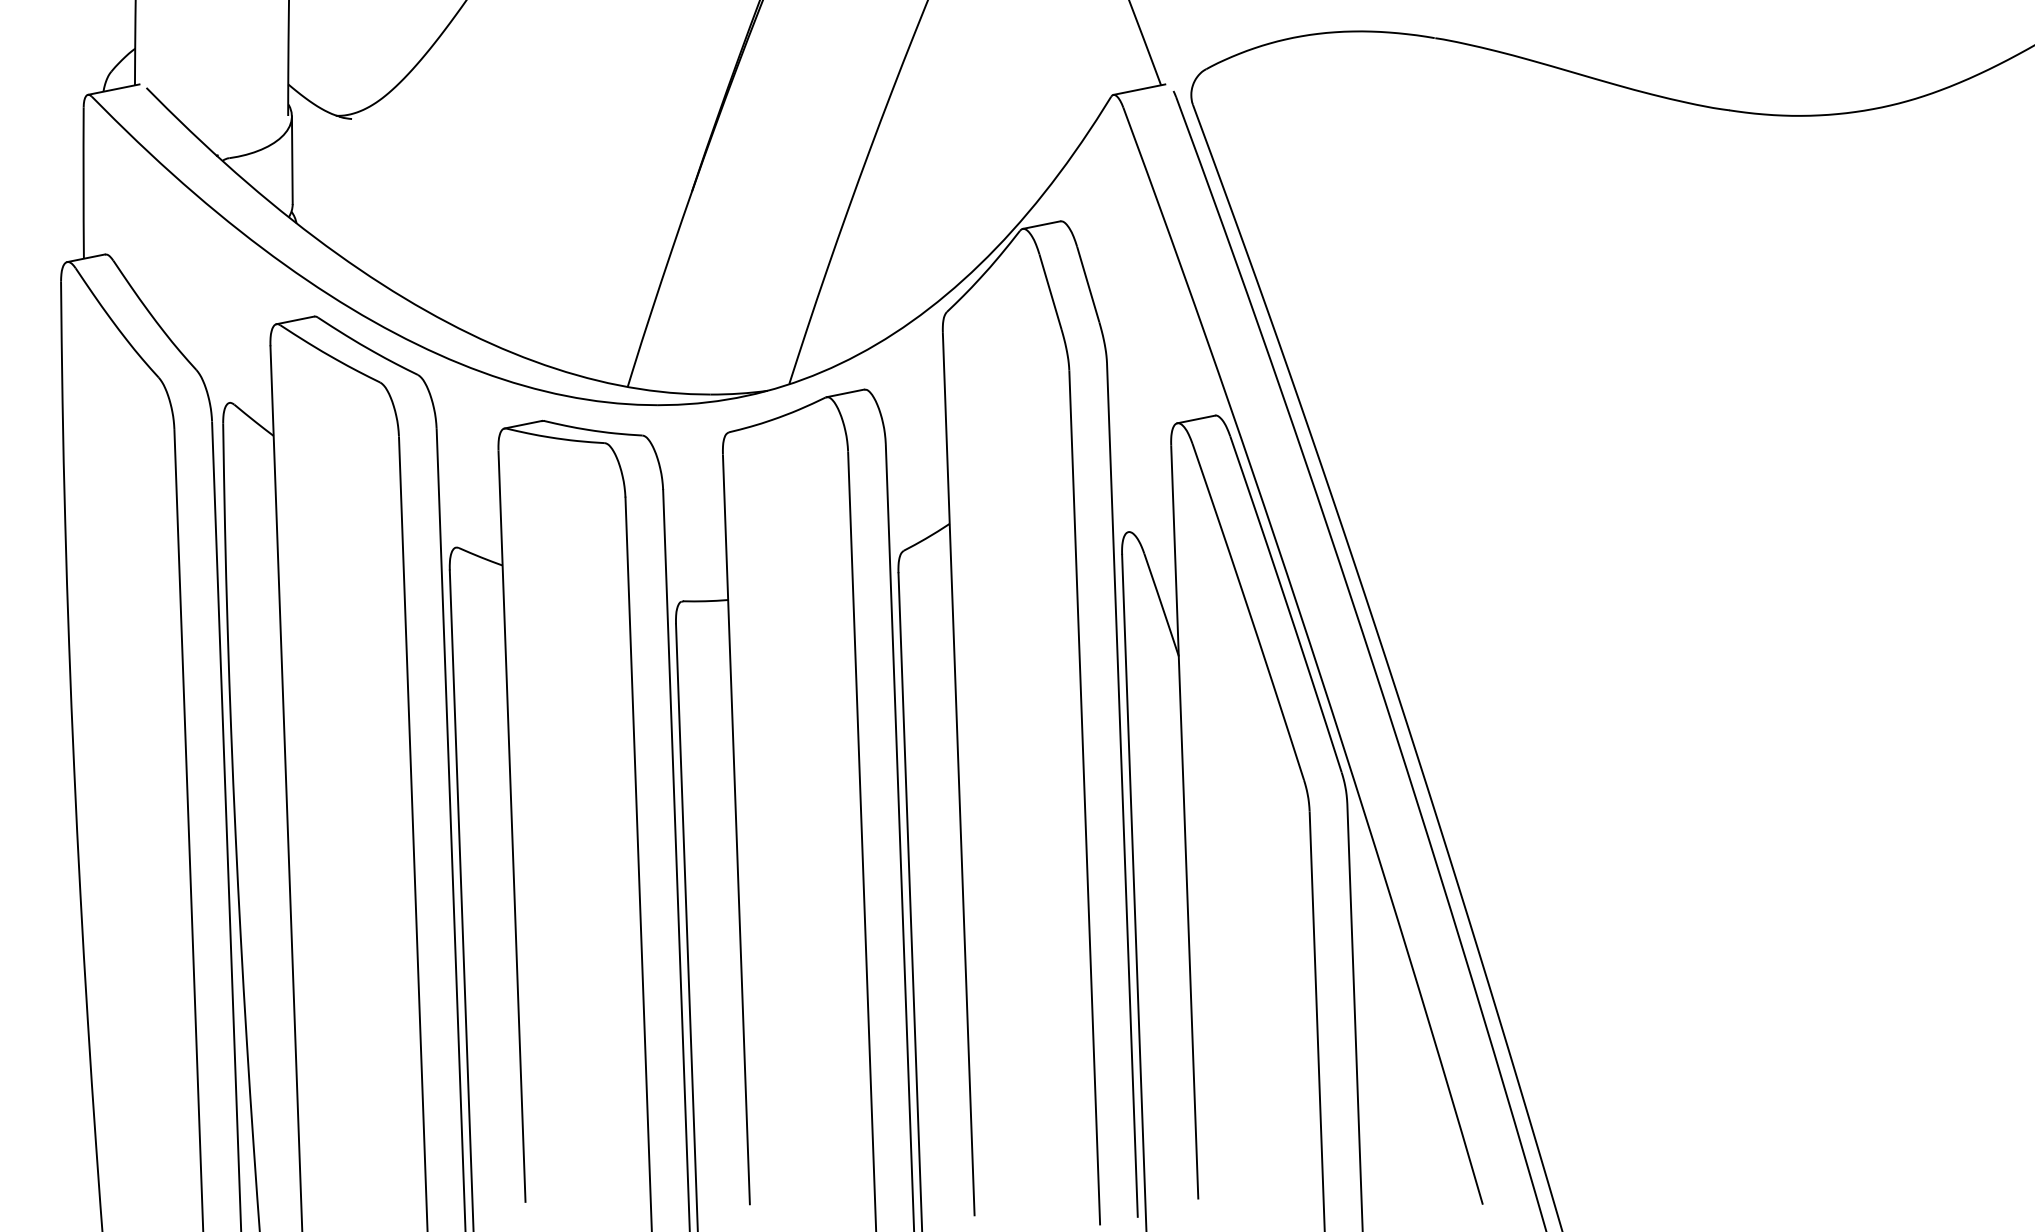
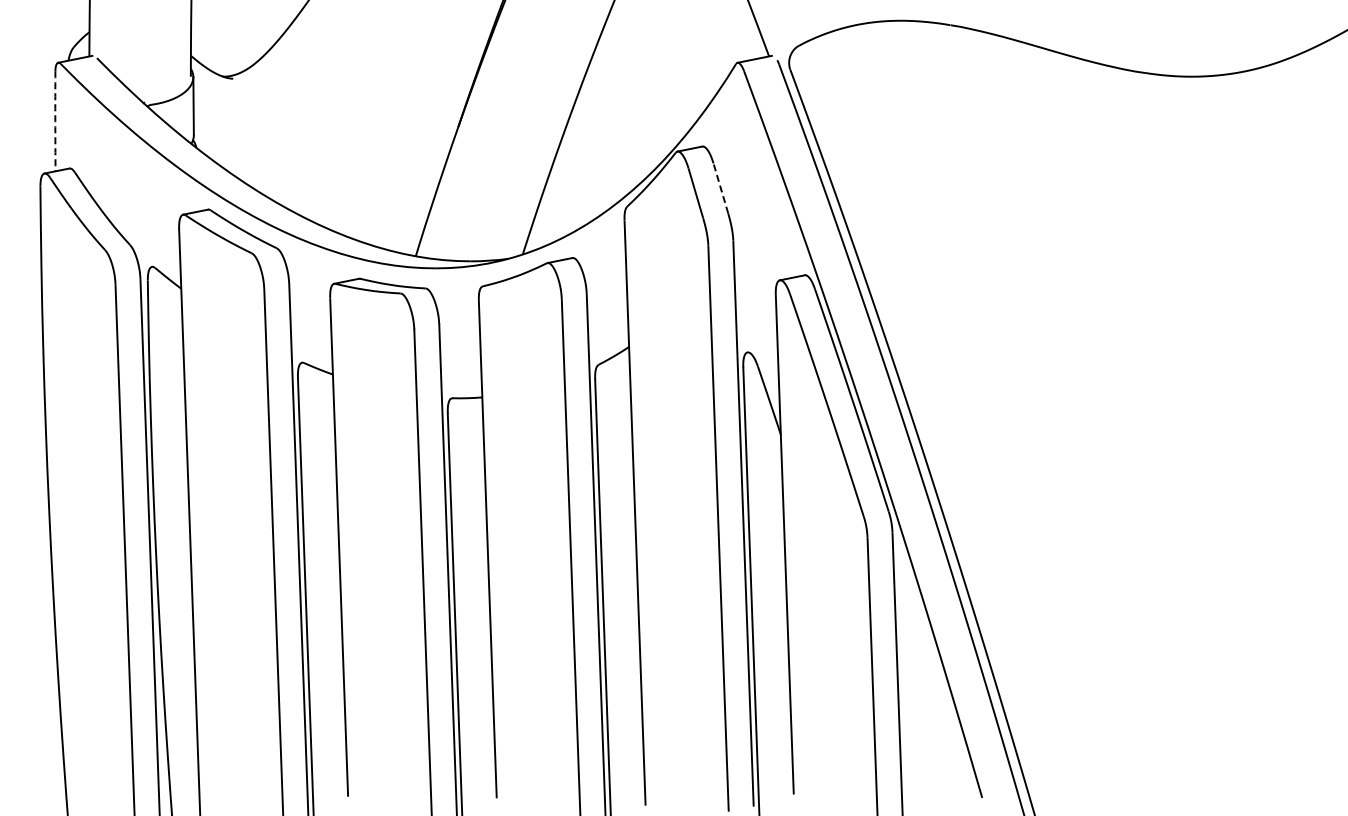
arc: (83, 183) -> (55, 121), solid -> dashed
line: (1087, 284) -> (720, 188), solid -> dashed

